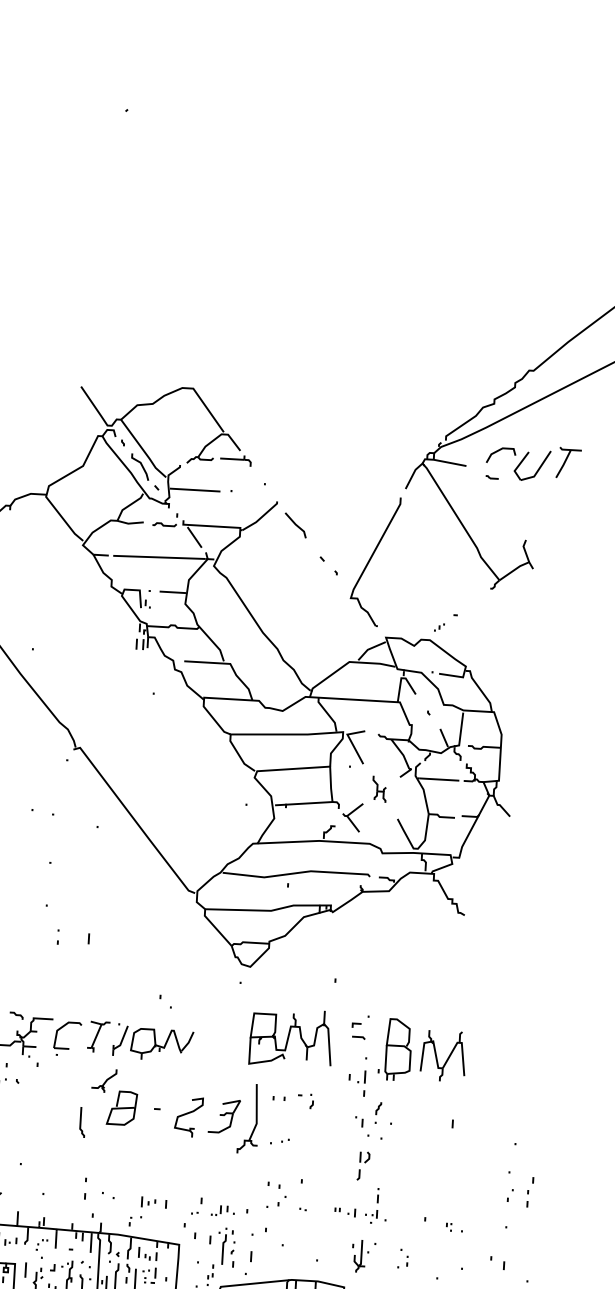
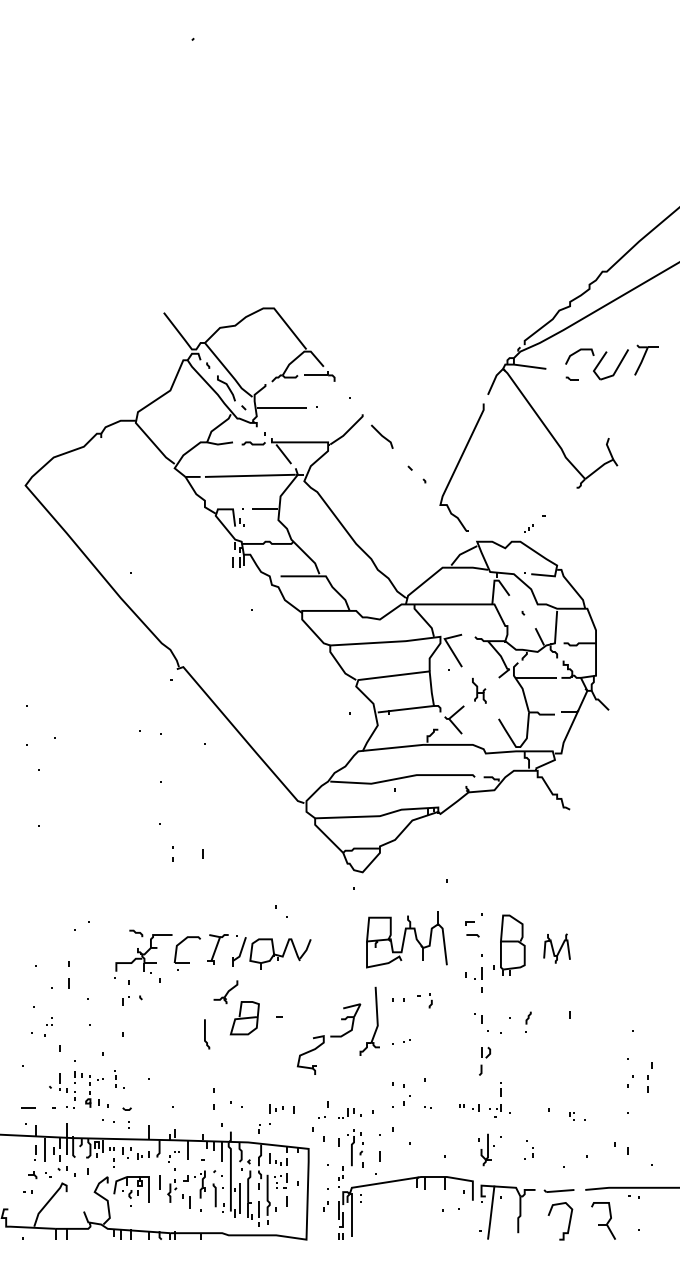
part: (442, 1055) -> (556, 948), size x0.6
part: (378, 1112) -> (528, 1021), moved
part: (188, 1116) -> (310, 1054), moved

